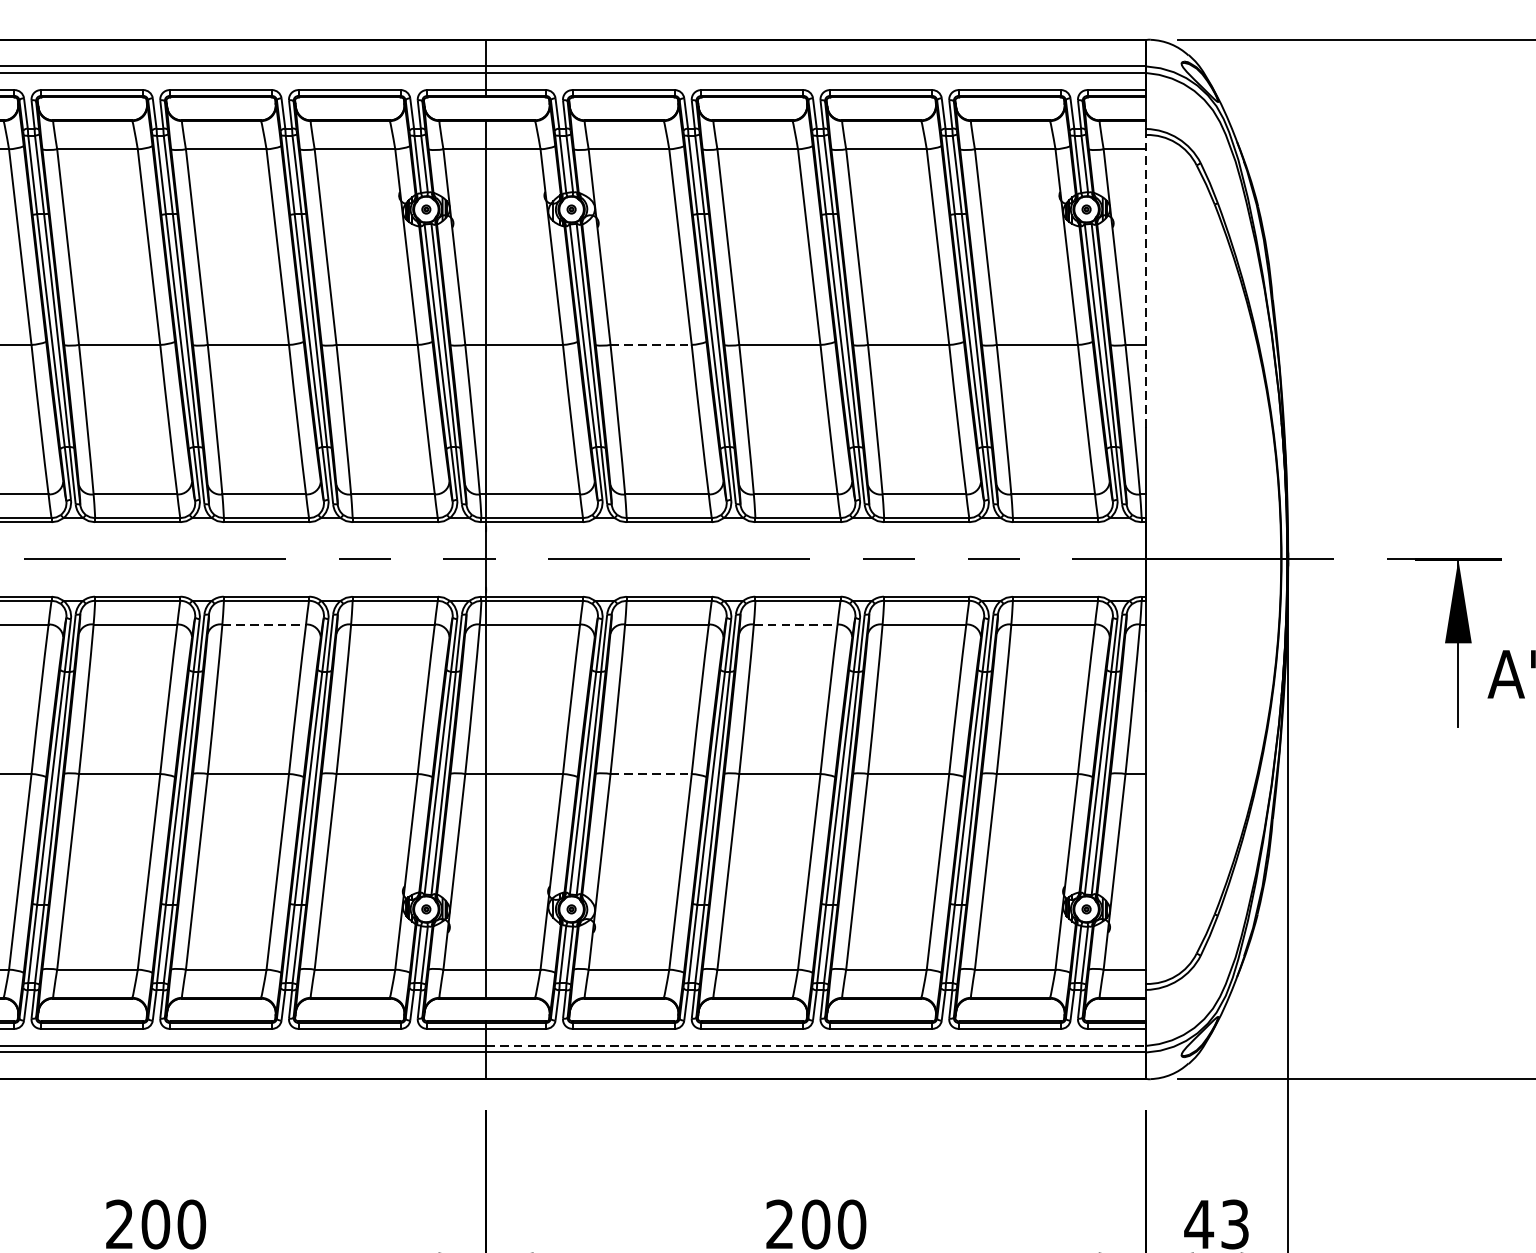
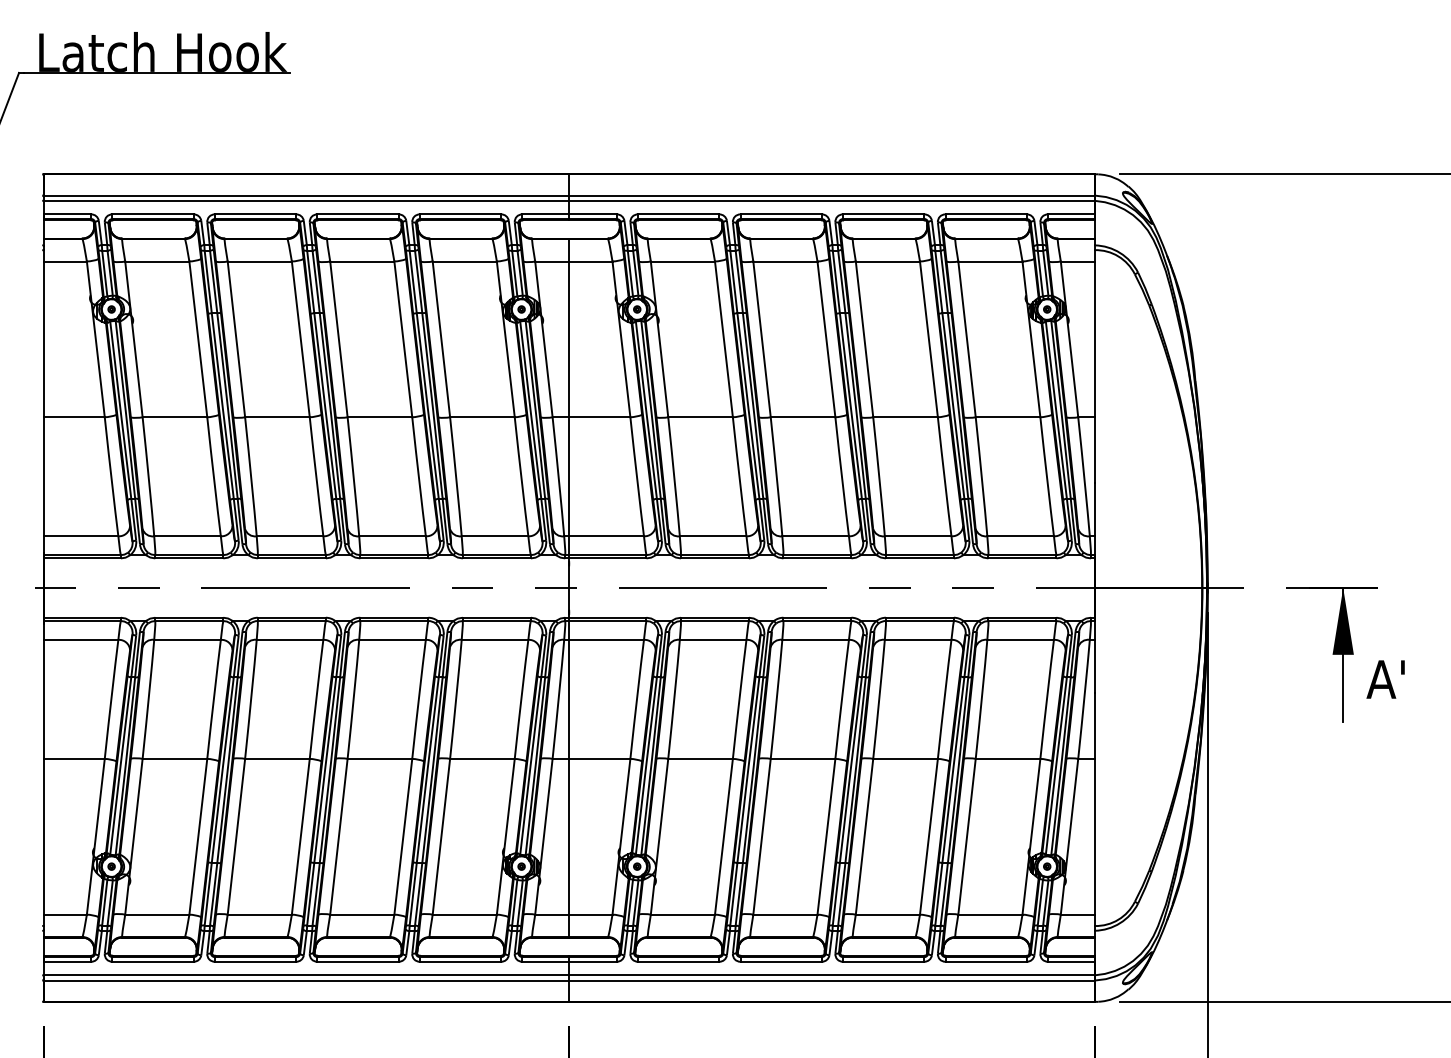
line: (1145, 281) -> (1094, 366), dashed -> solid
line: (652, 345) -> (701, 417), dashed -> solid
line: (265, 624) -> (393, 639), dashed -> solid
line: (796, 624) -> (816, 639), dashed -> solid
line: (652, 773) -> (701, 758), dashed -> solid
line: (815, 1046) -> (831, 975), dashed -> solid

